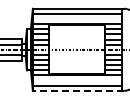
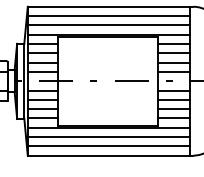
line: (77, 19) -> (108, 26), added
line: (77, 80) -> (108, 136), added
line: (78, 90) -> (110, 155), dashed -> solid

